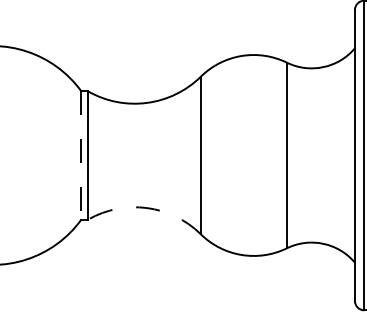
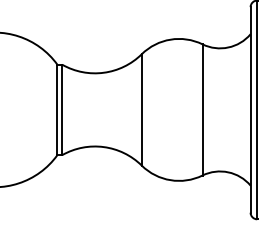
line: (81, 155) -> (57, 109), dashed -> solid
arc: (147, 208) -> (104, 147), dashed -> solid

